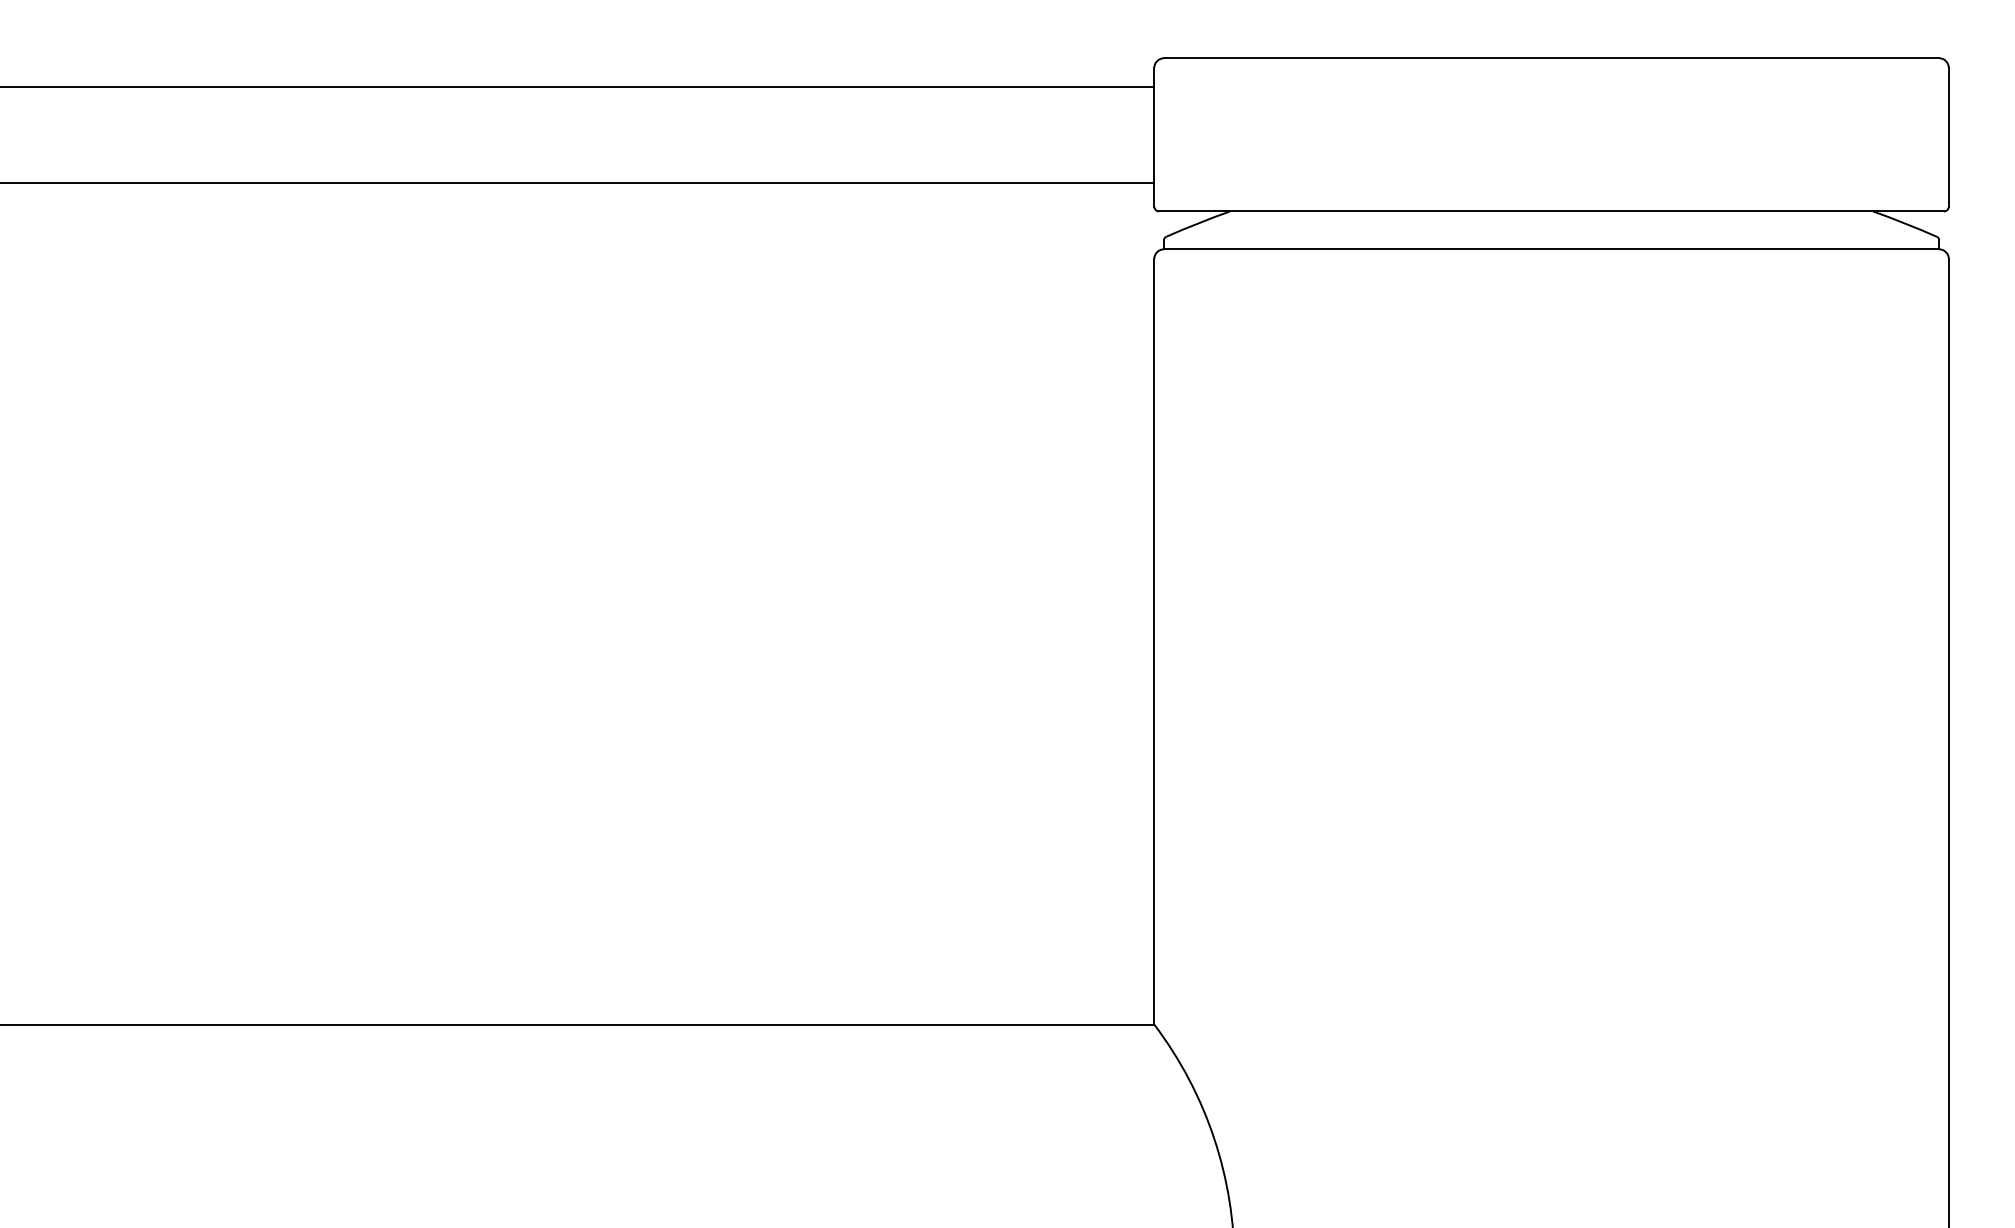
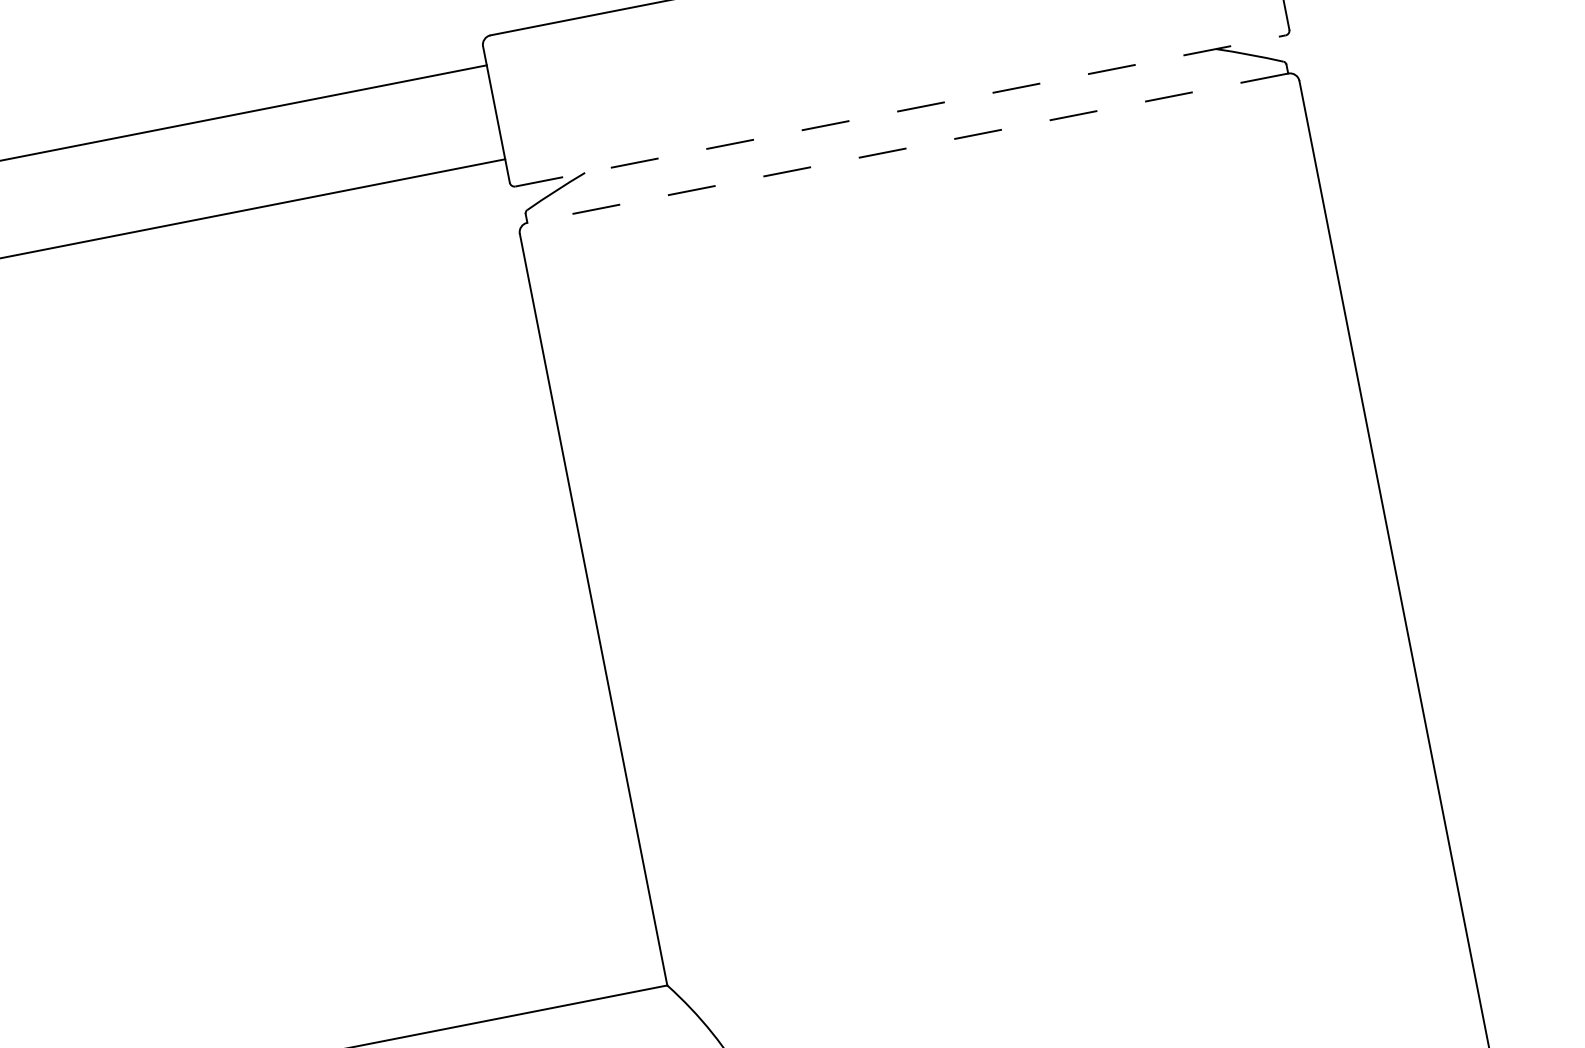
line: (1552, 211) -> (901, 110), solid -> dashed
line: (1551, 249) -> (907, 148), solid -> dashed

